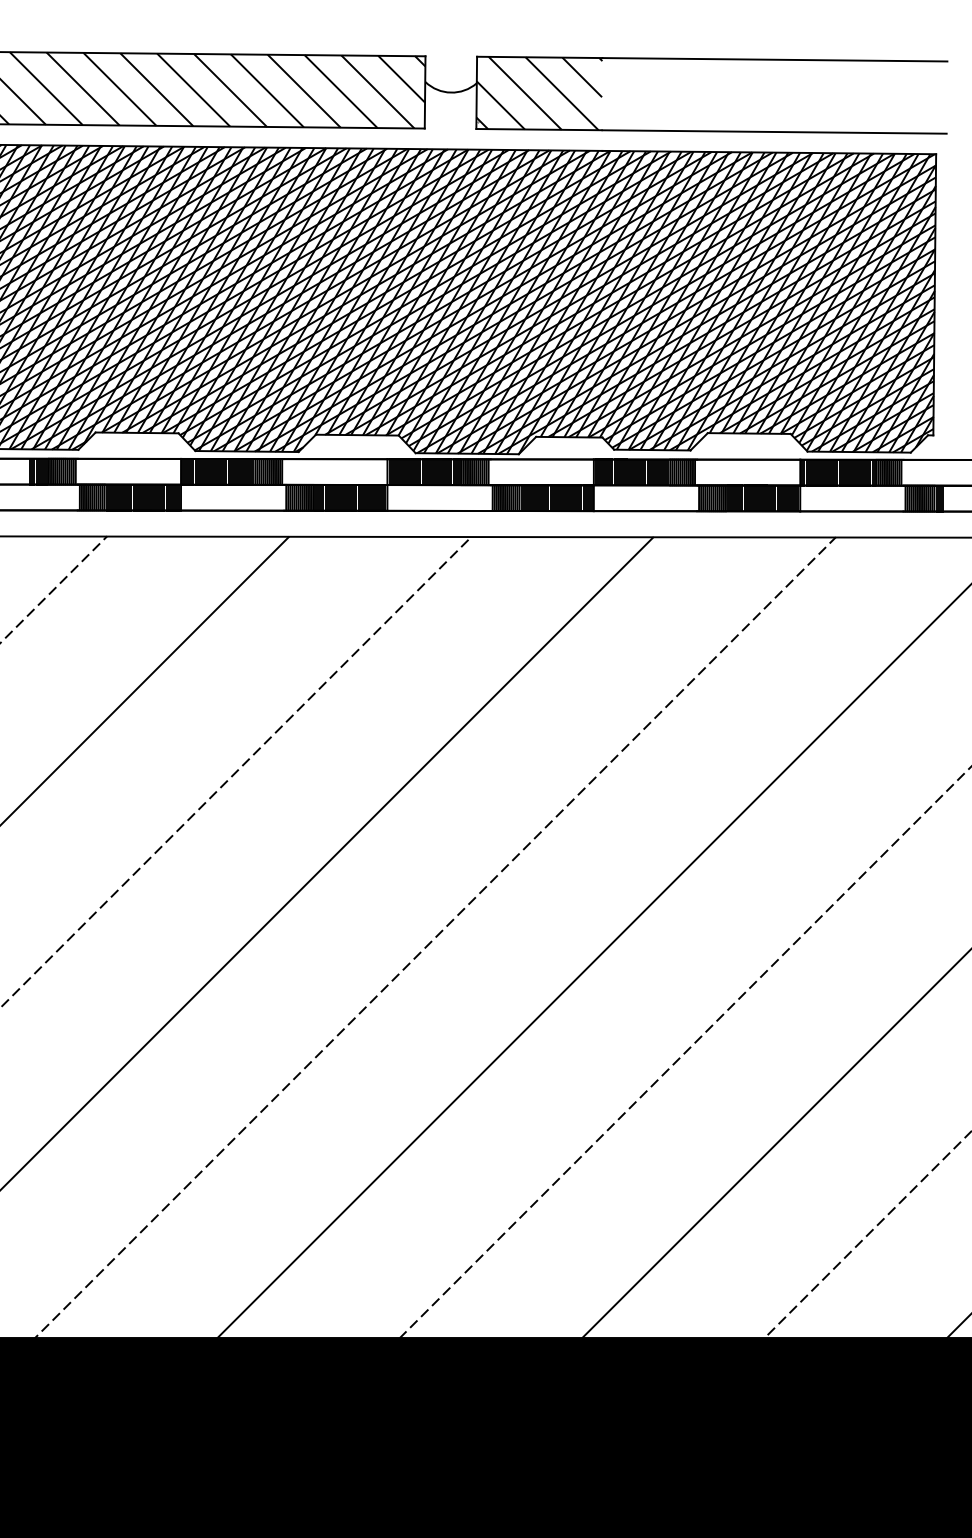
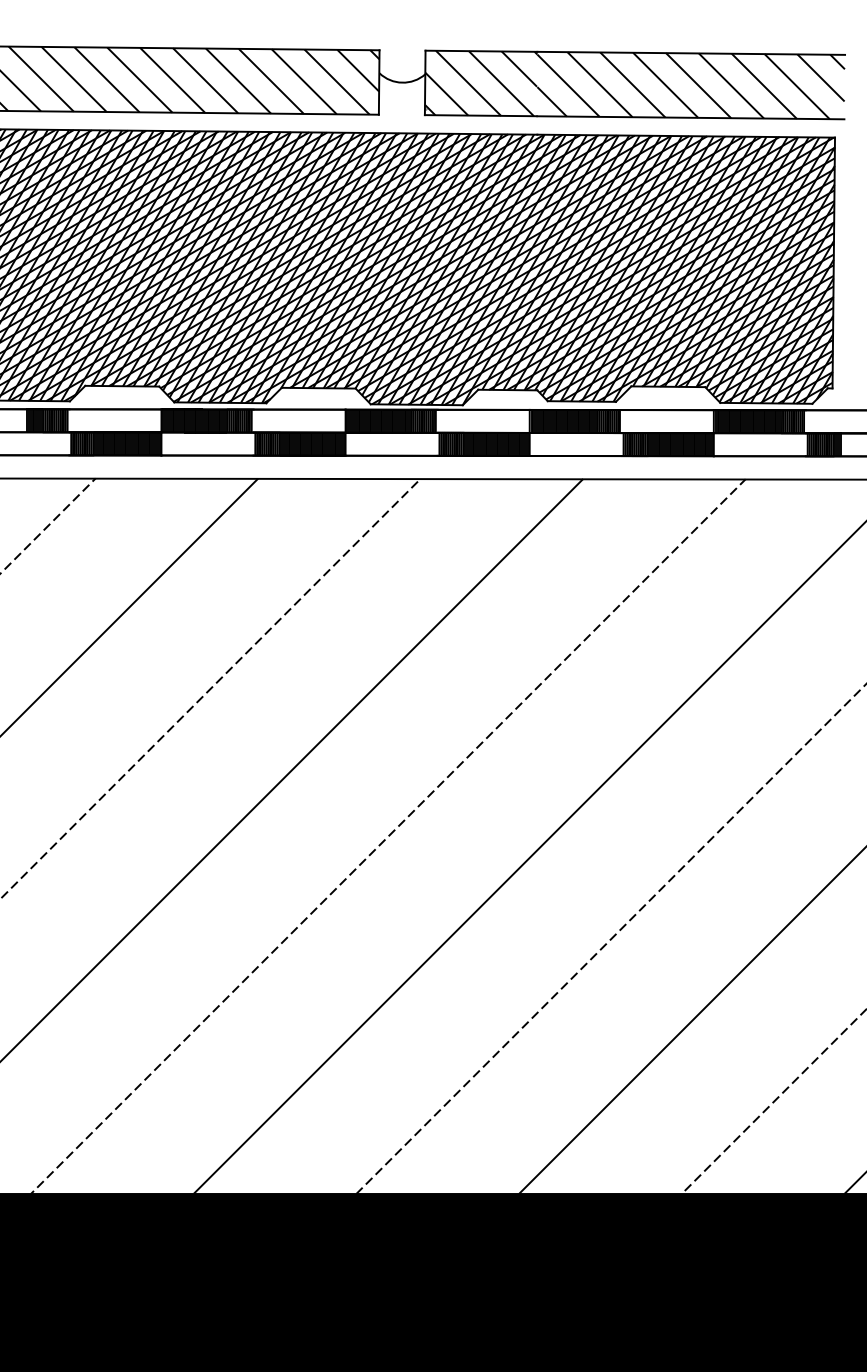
hatch: (774, 95) -> (690, 85), added

